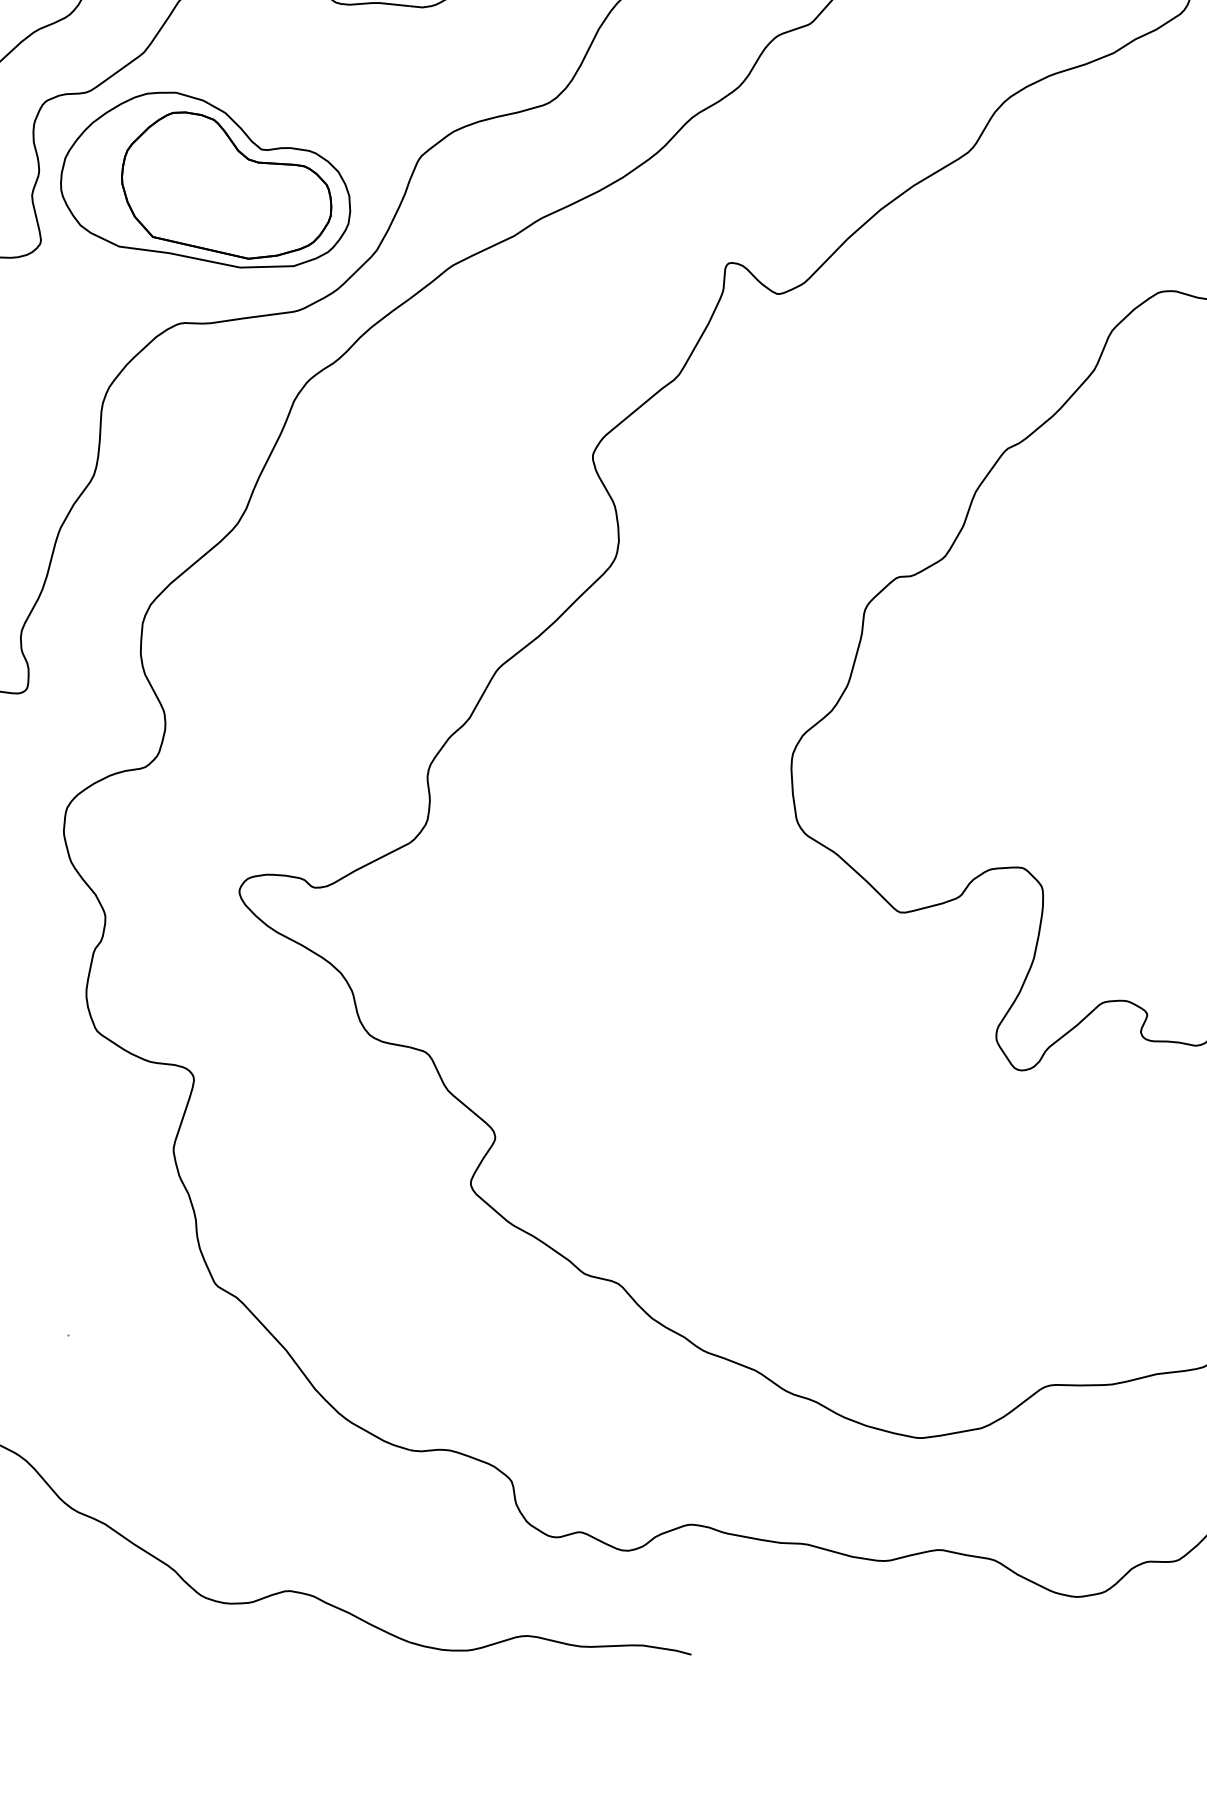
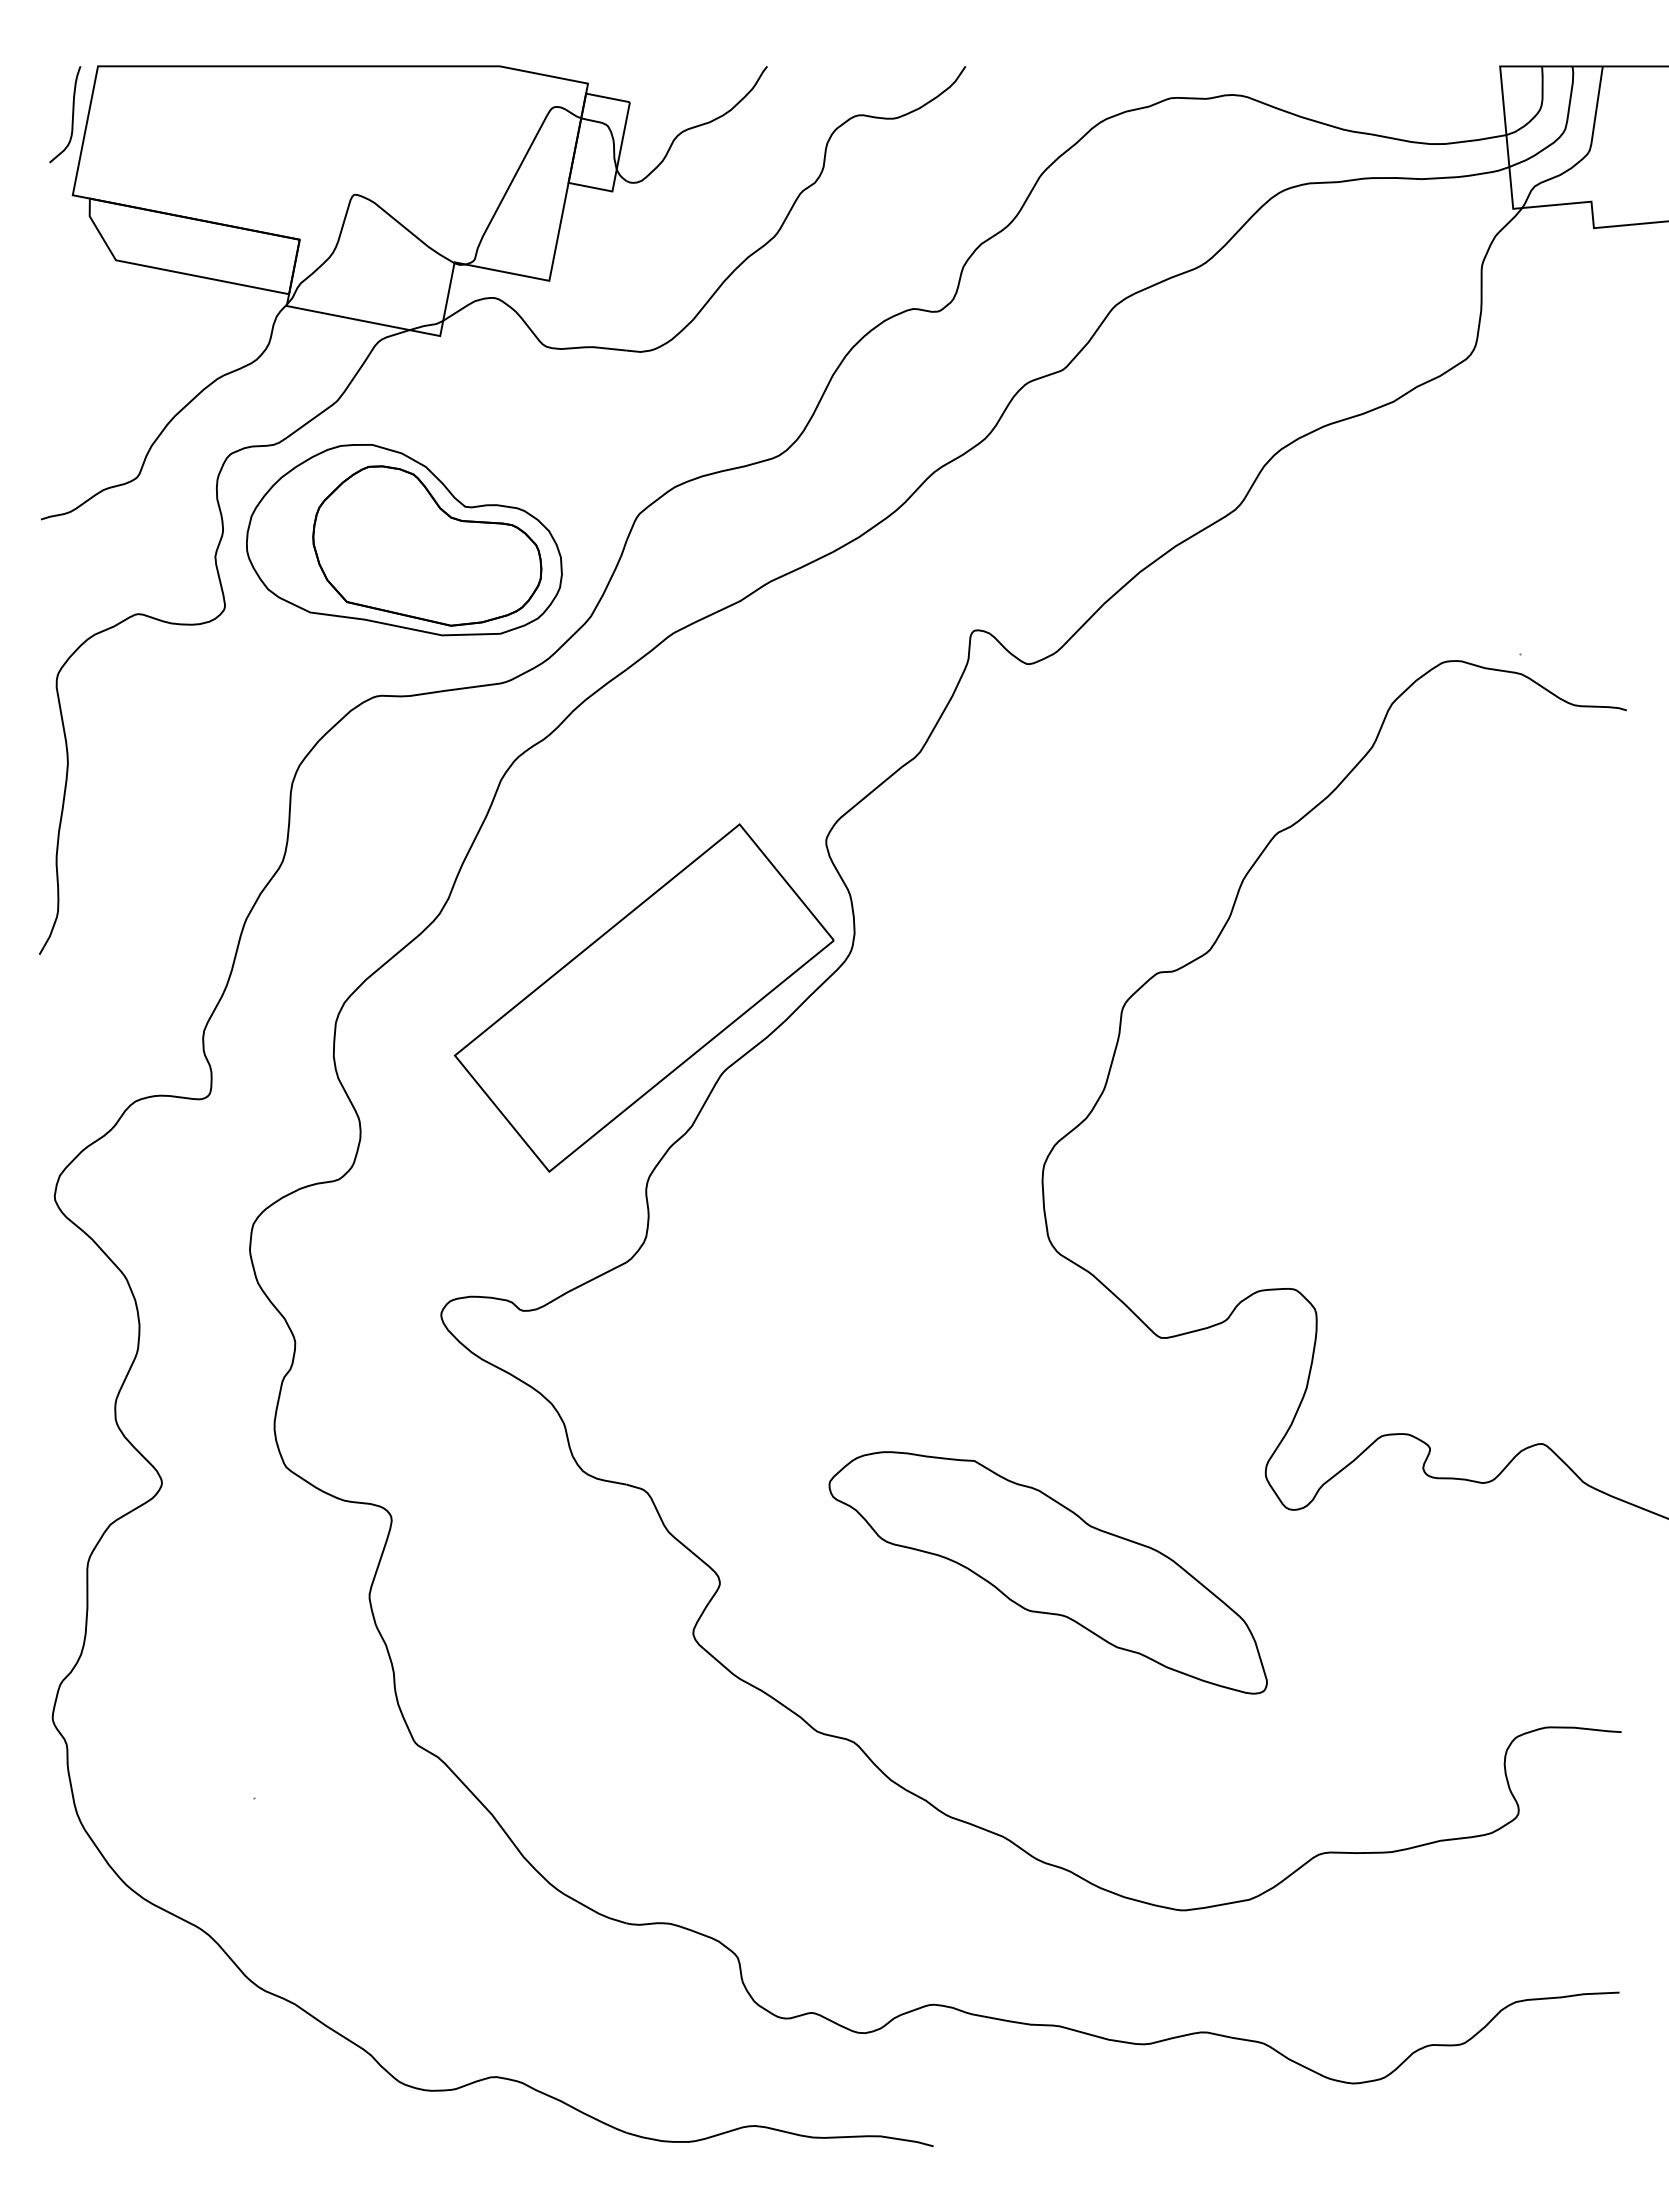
part: (425, 600) -> (643, 997), added
part: (795, 1127) -> (1047, 1572), added

